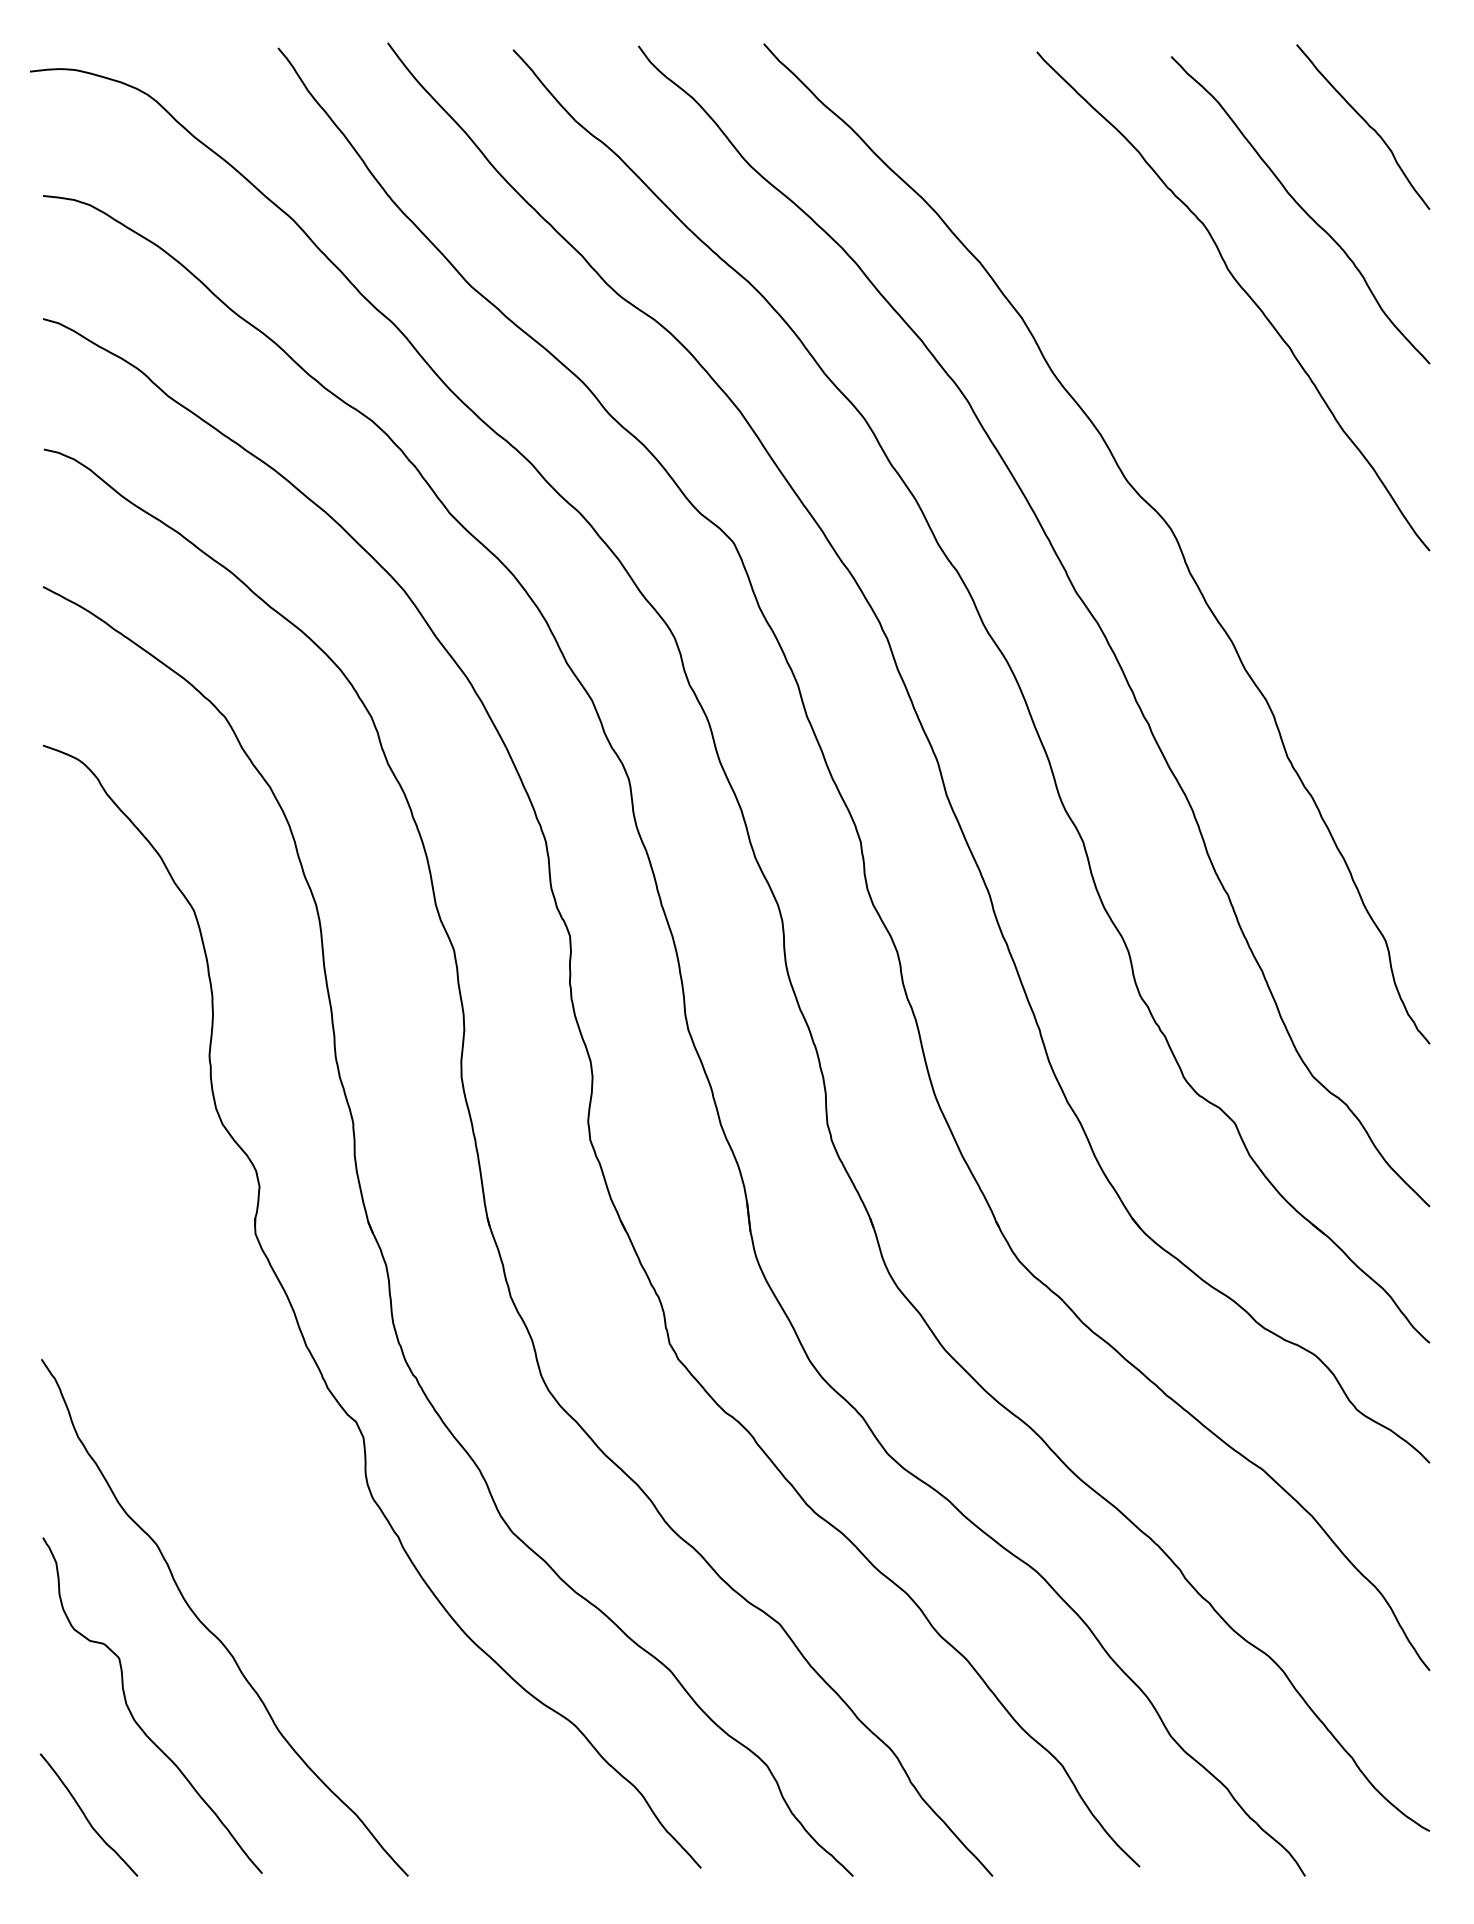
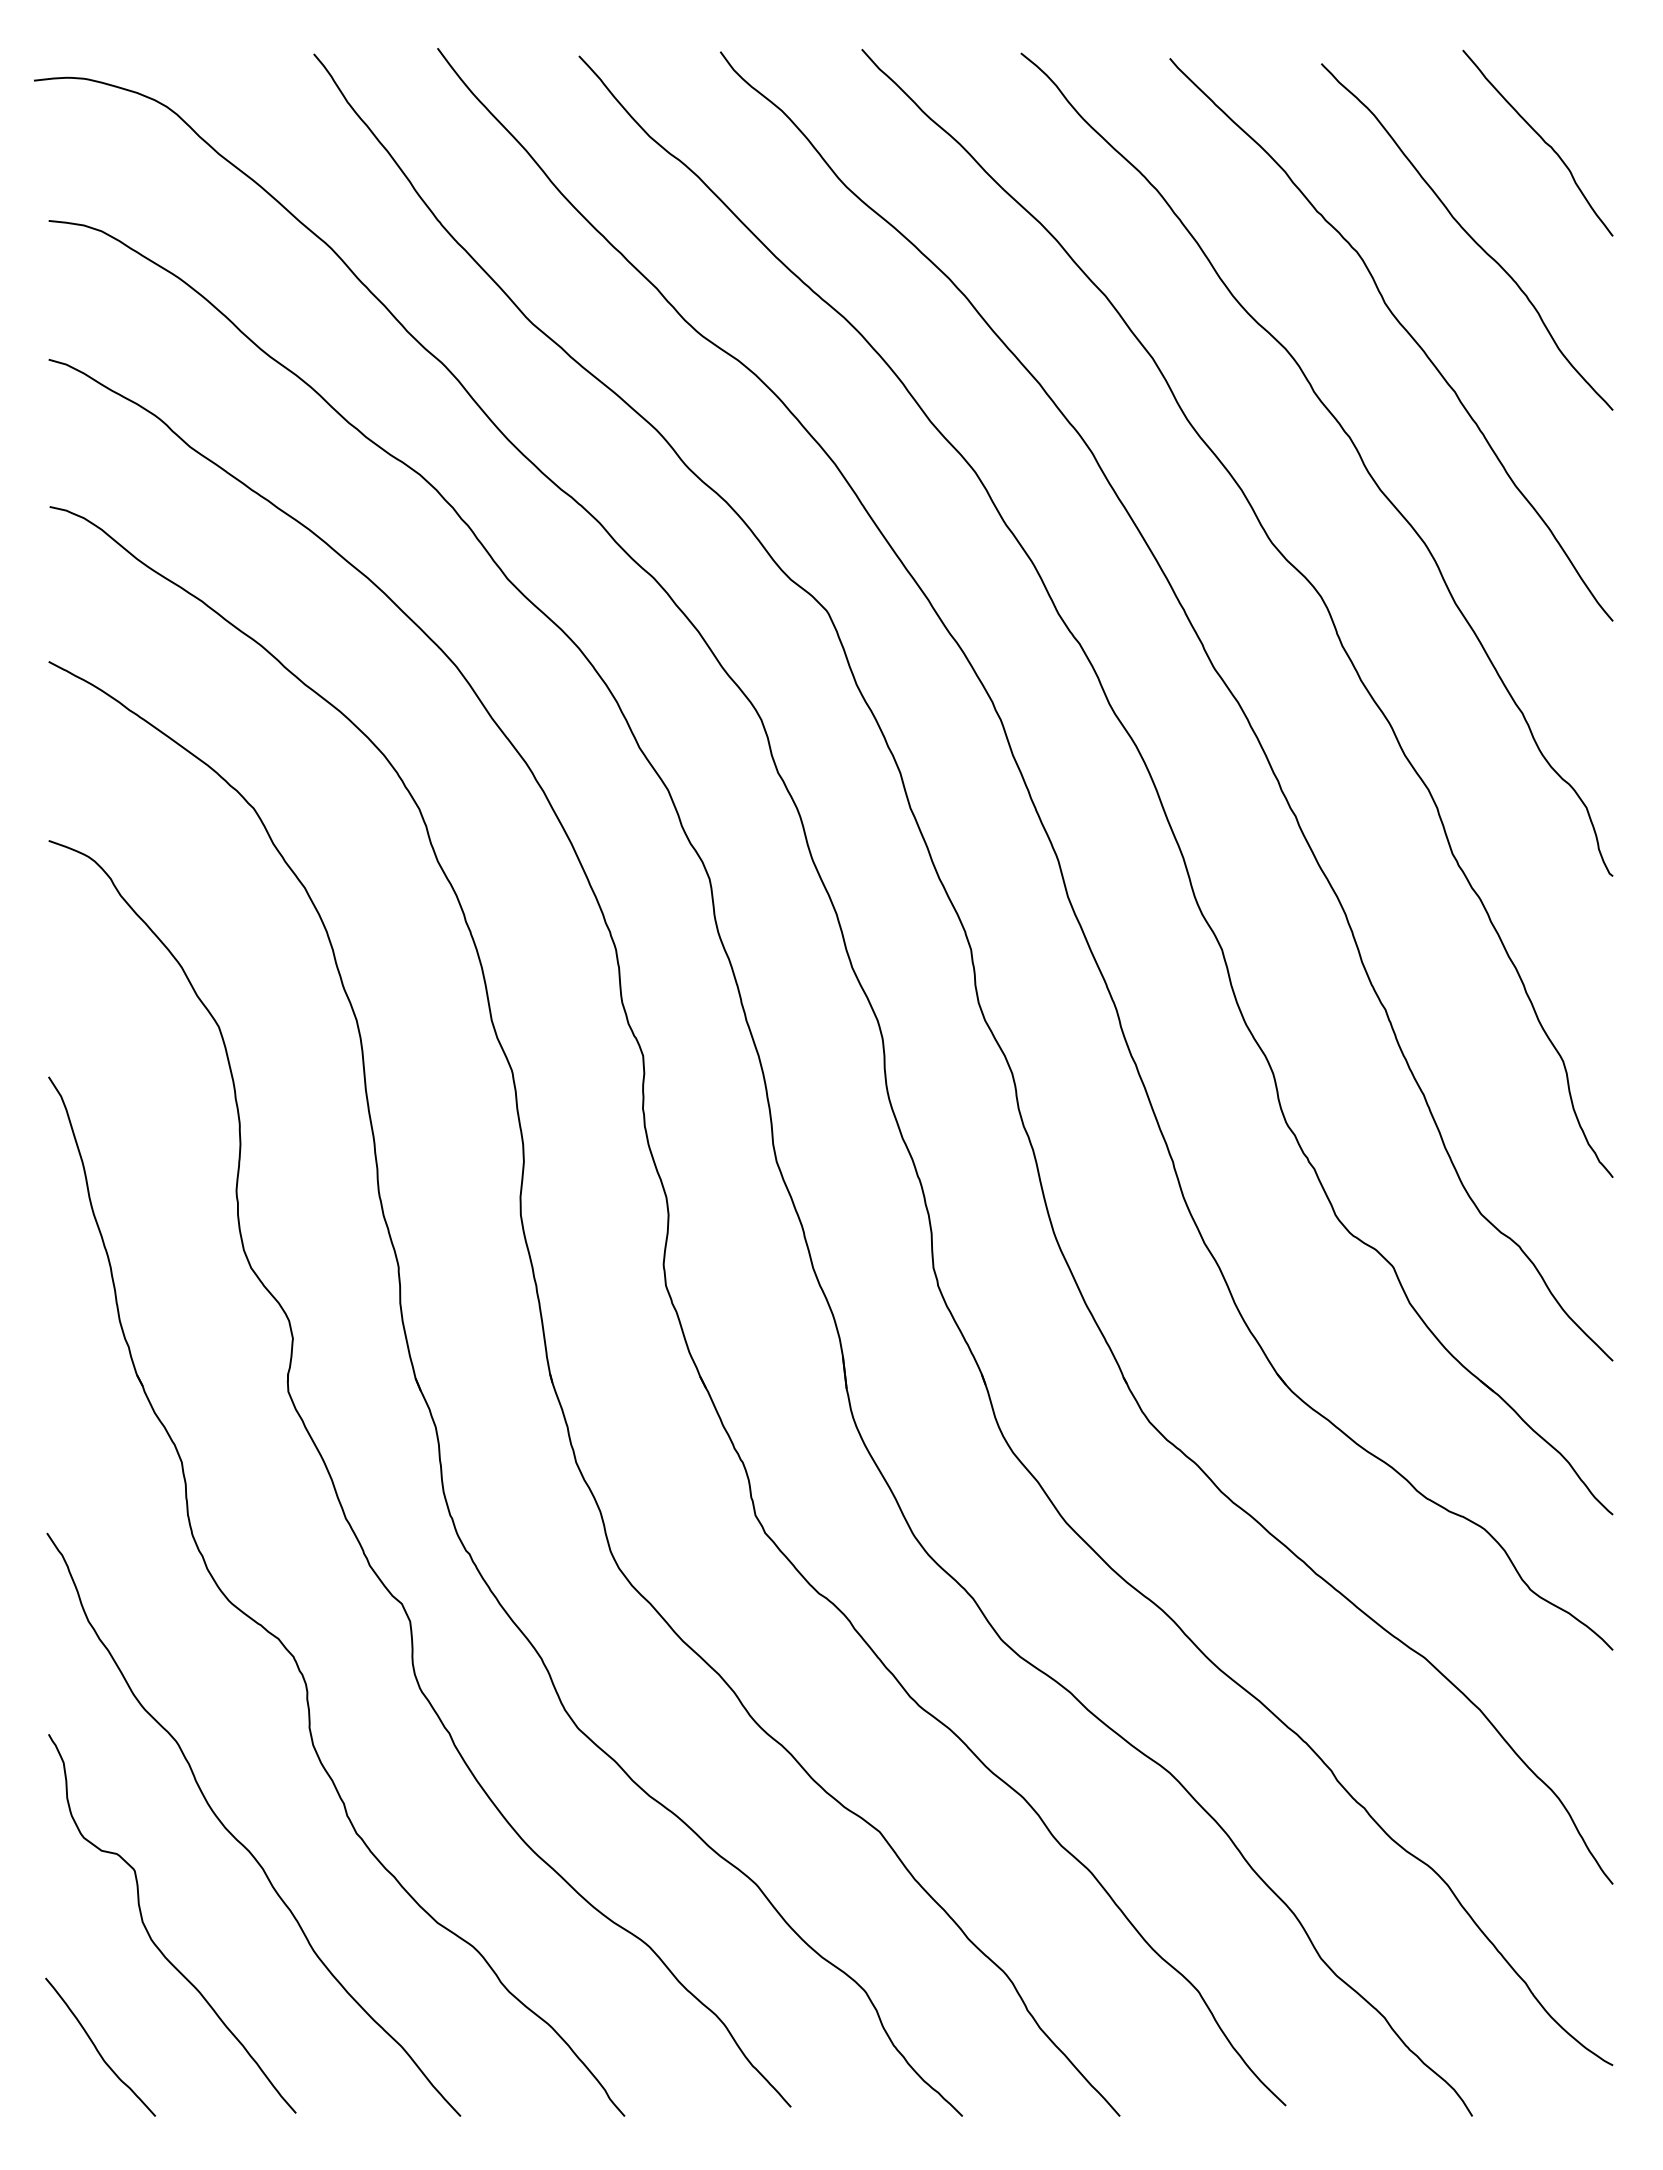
curve: (1199, 395) -> (1353, 445), added
part: (249, 1454) -> (281, 1640), added

